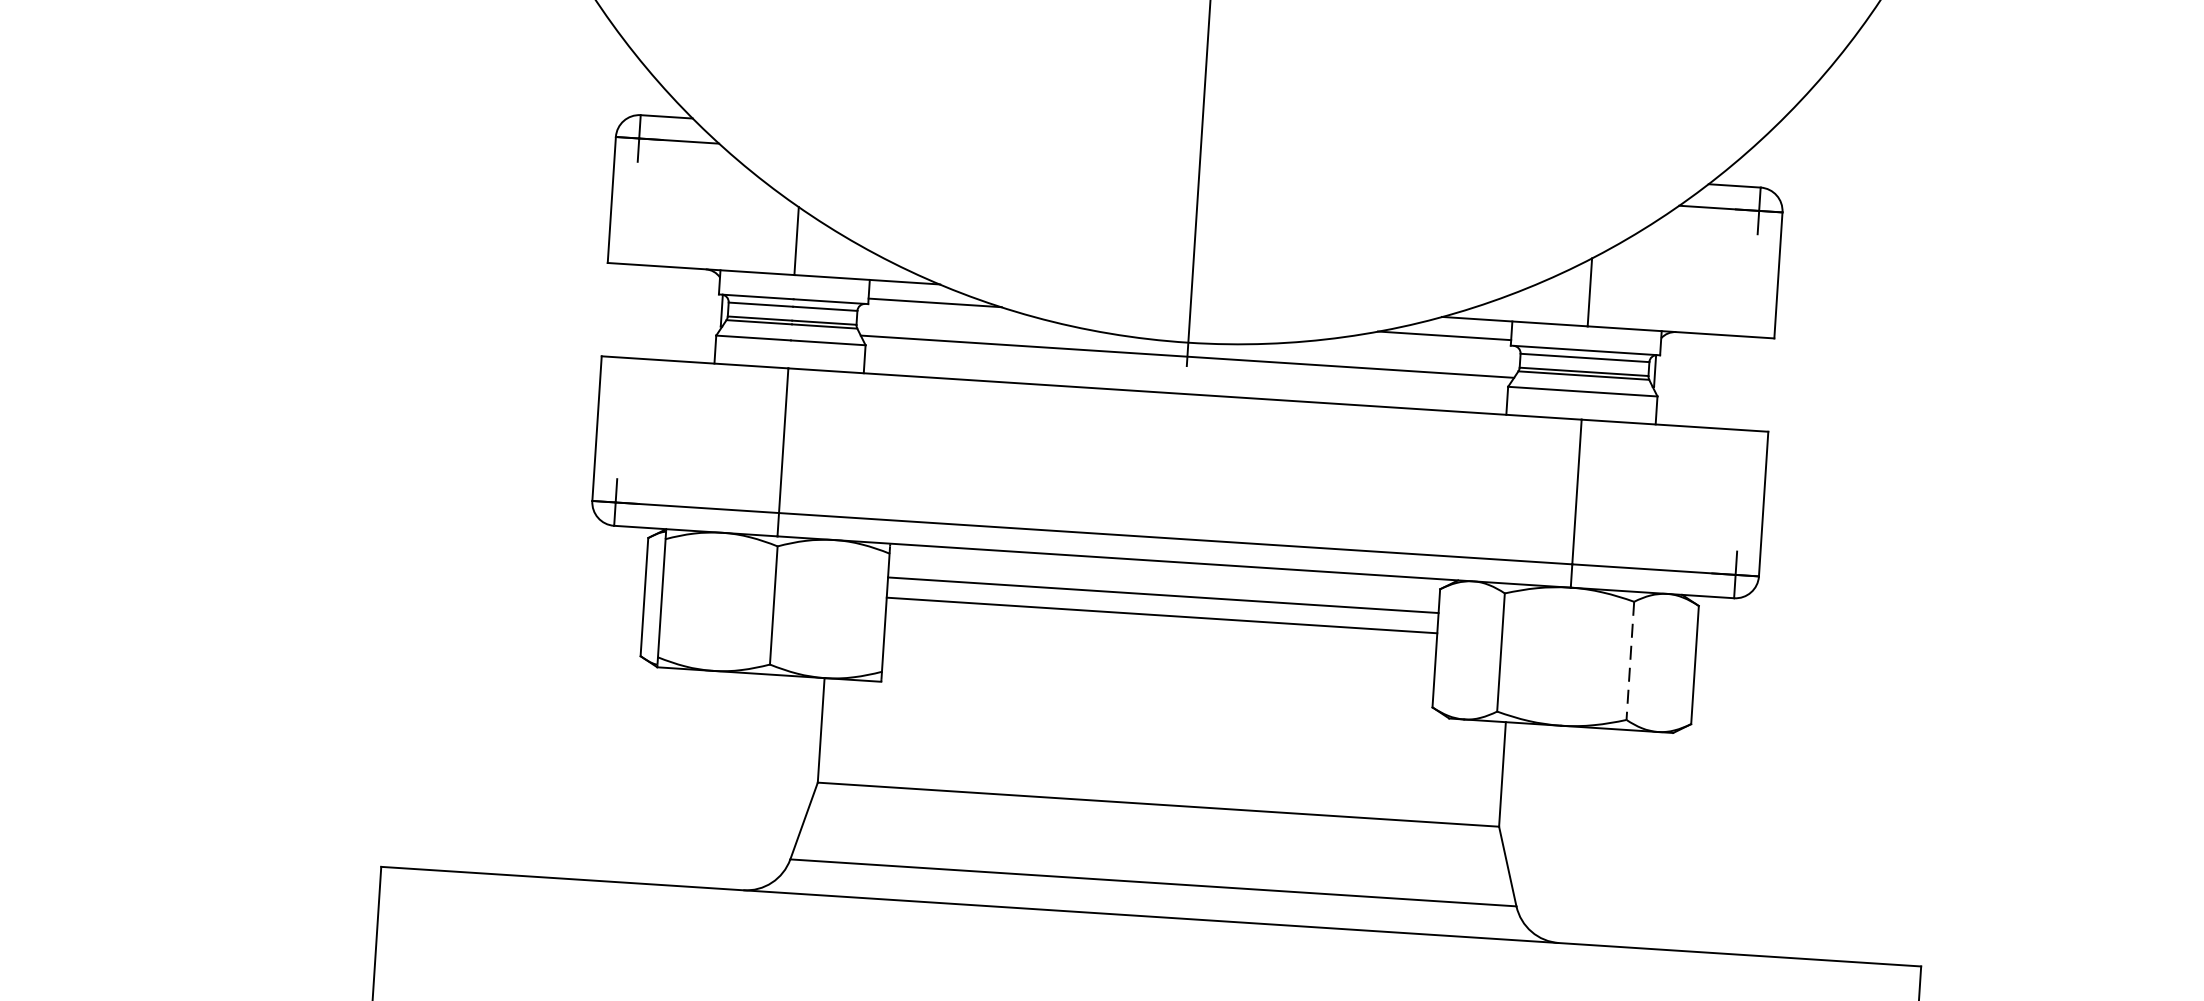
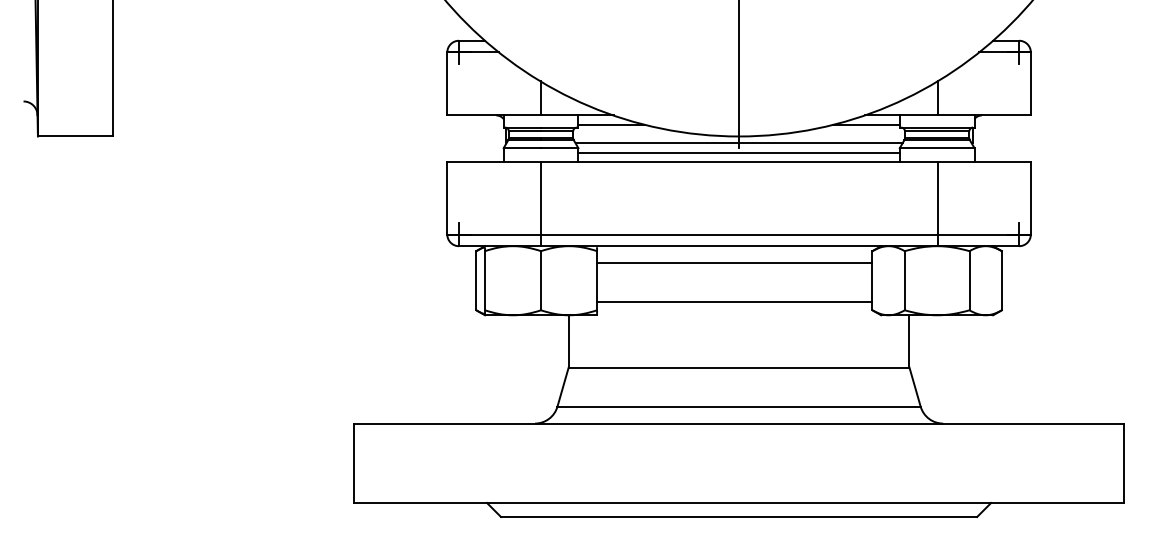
line: (1185, 374) -> (738, 152), added
line: (1161, 616) -> (734, 302), moved
line: (1630, 660) -> (969, 280), dashed -> solid

